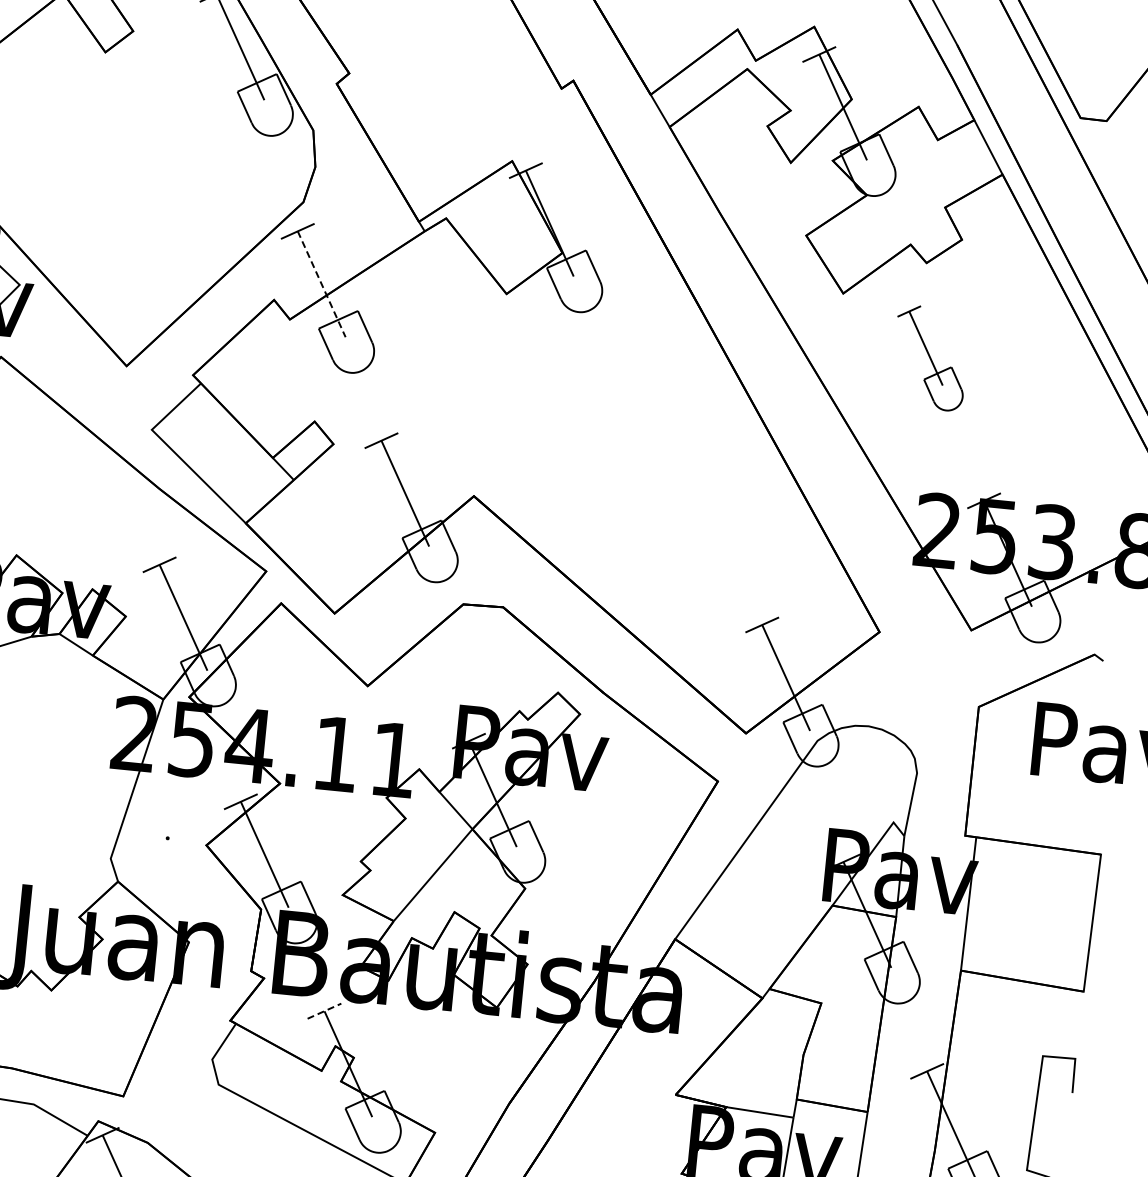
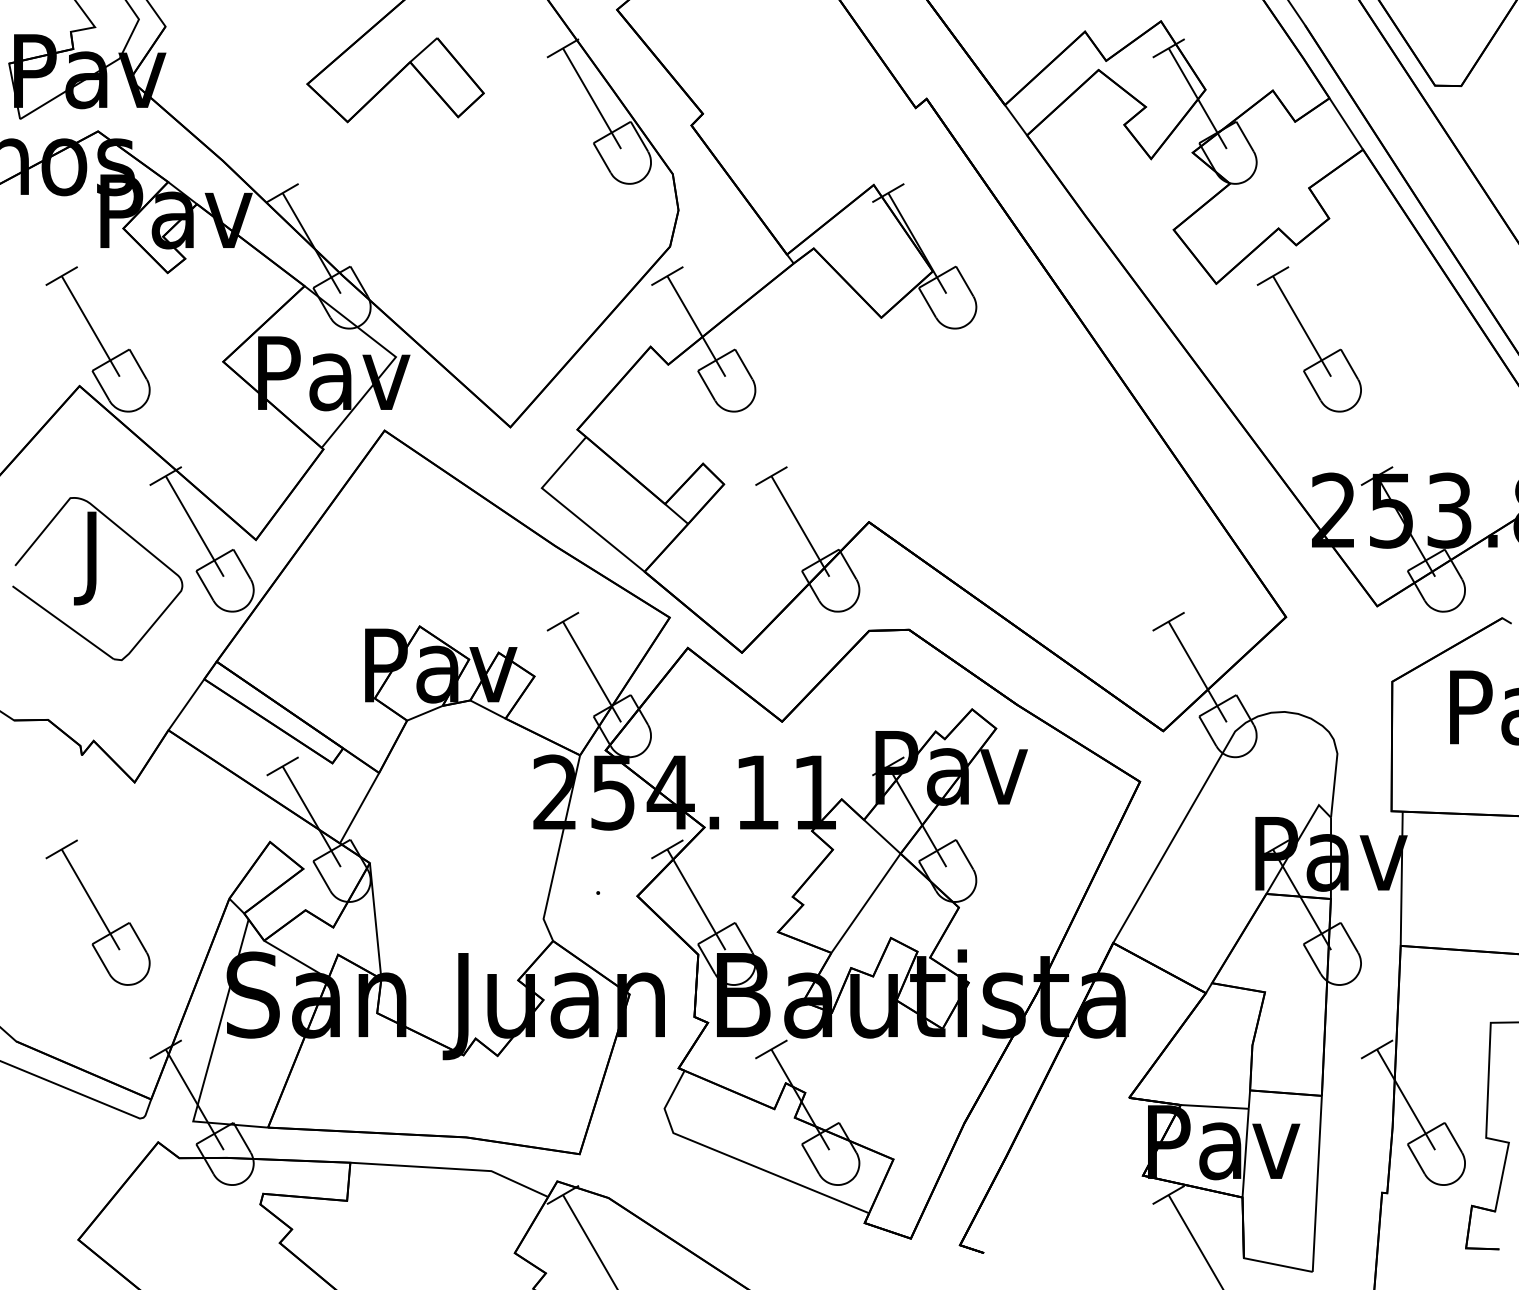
line: (321, 284) -> (696, 326), dashed -> solid
part: (929, 358) -> (1308, 339), size x1.43
line: (324, 1011) -> (771, 1049), dashed -> solid

